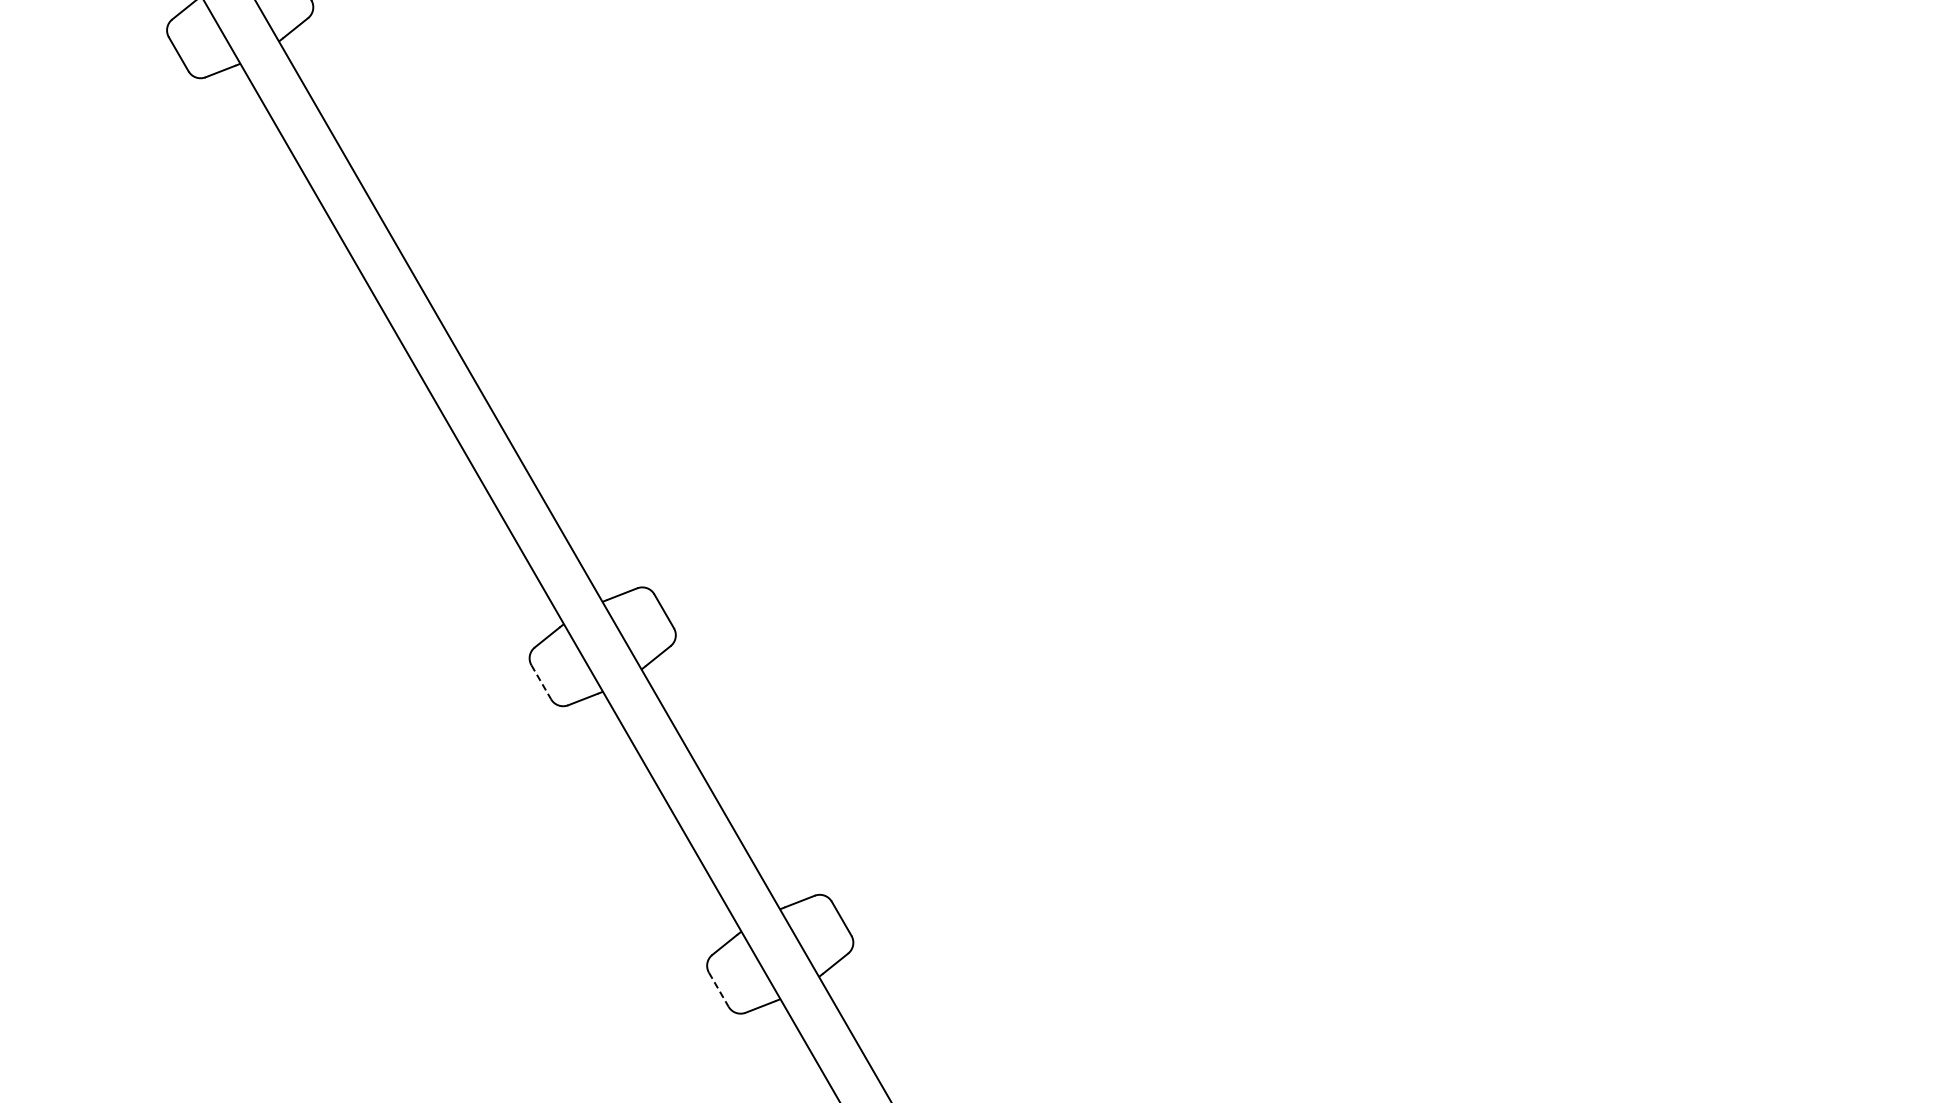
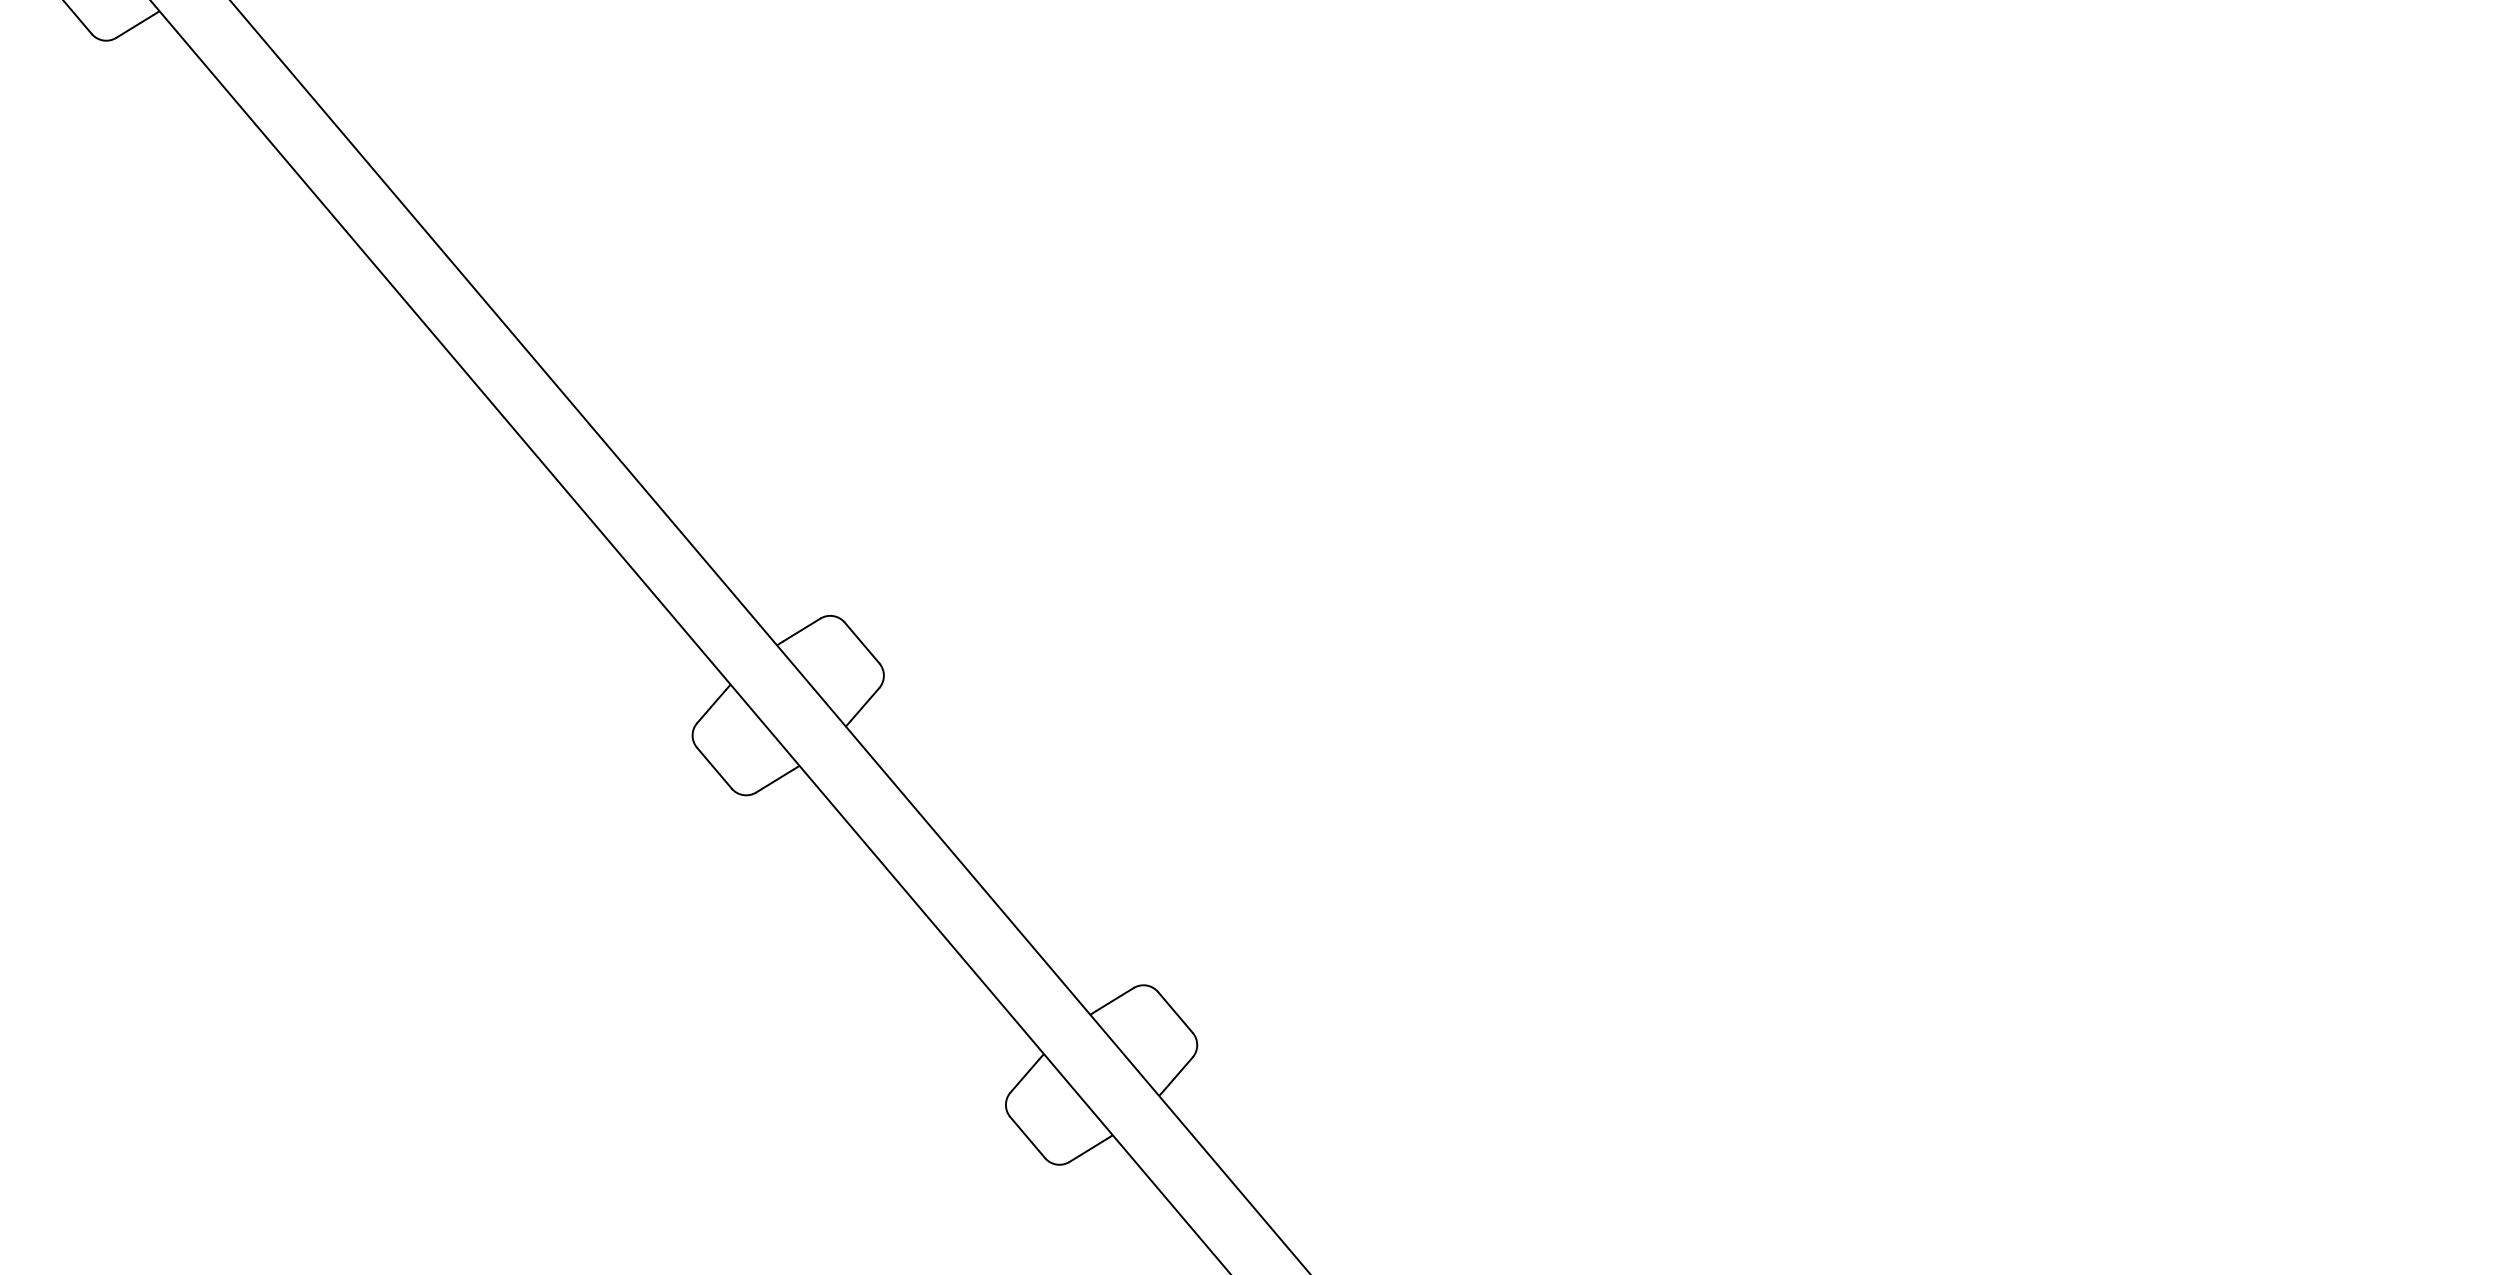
line: (541, 682) -> (714, 768), dashed -> solid
line: (718, 989) -> (1027, 1137), dashed -> solid

